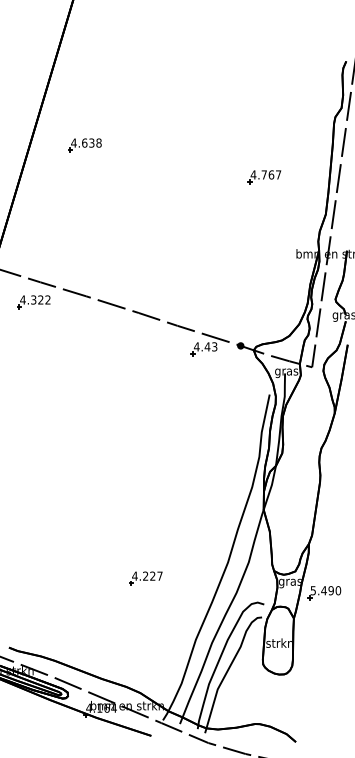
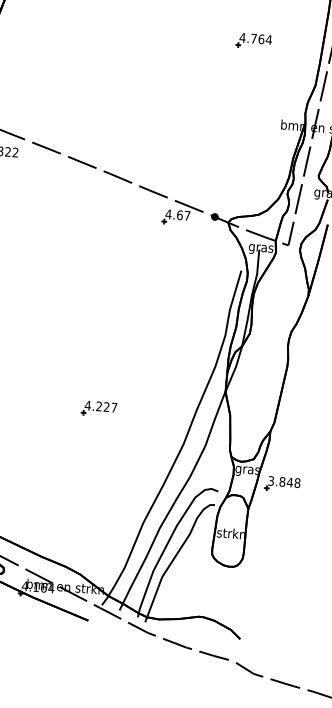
text: (278, 174) -> (268, 39), 4.767 -> 4.764
text: (210, 346) -> (183, 215), 4.43 -> 4.67
part: (145, 578) -> (98, 408), moved
text: (326, 590) -> (285, 481), 5.490 -> 3.848

